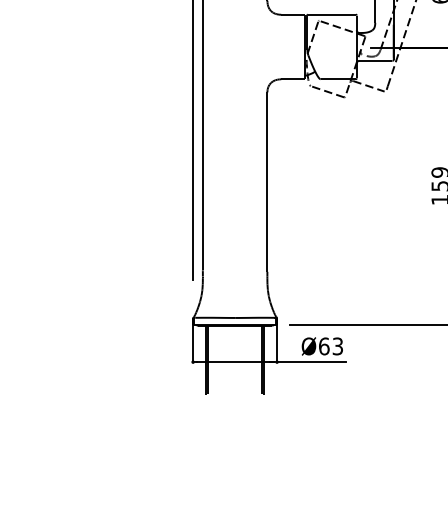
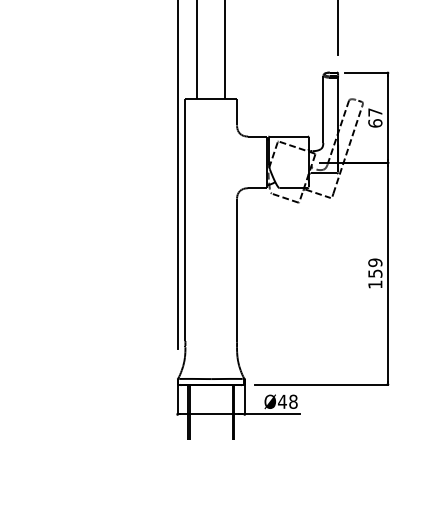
text: (330, 346) -> (287, 401), Ø63 -> Ø48

